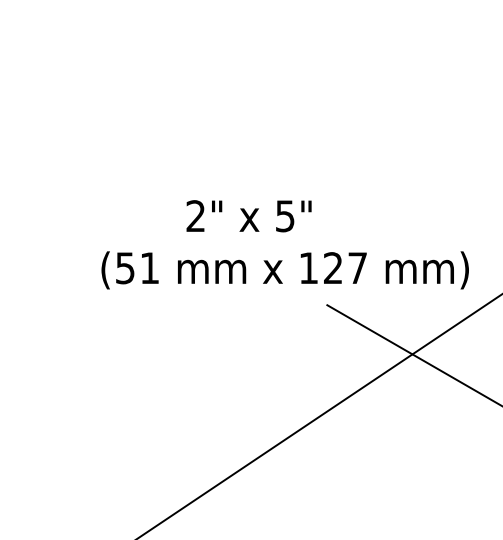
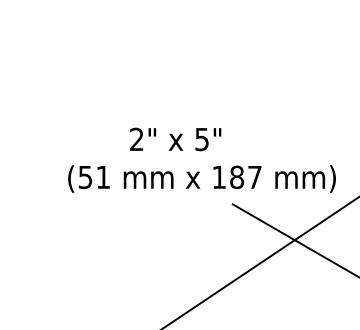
text: (332, 268) -> (236, 177), 127 -> 187

